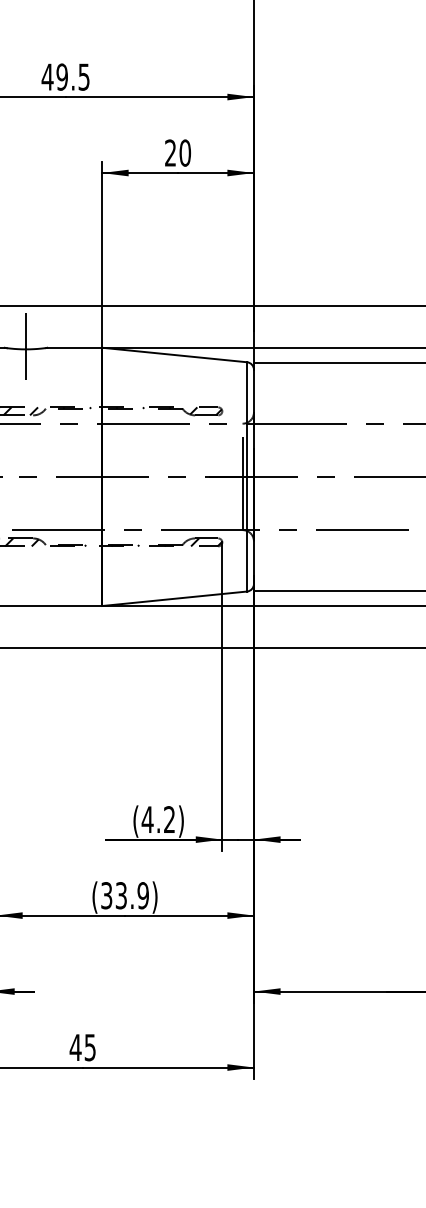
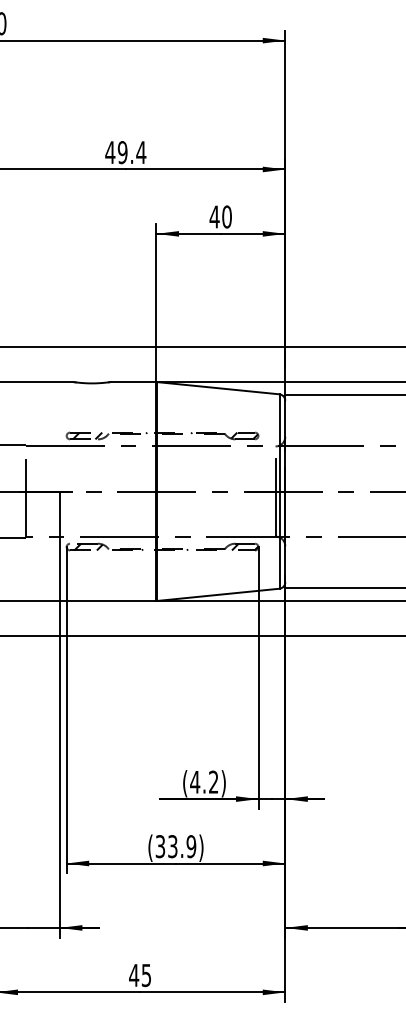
text: (84, 77) -> (141, 152), 49.5 -> 49.4
text: (170, 152) -> (214, 216), 20 -> 40
line: (26, 345) -> (92, 380), removed

